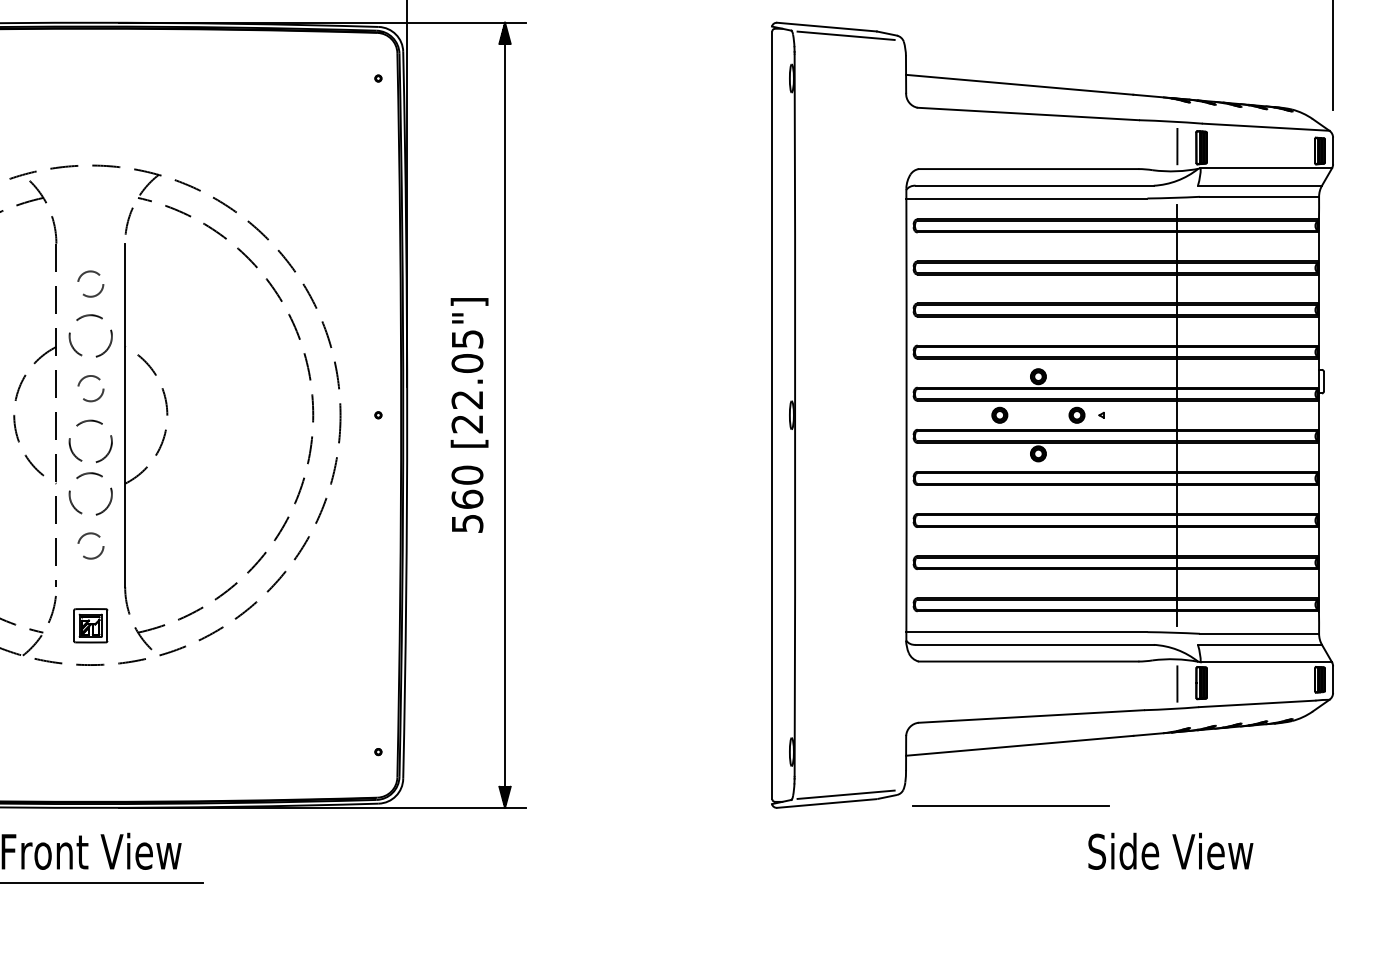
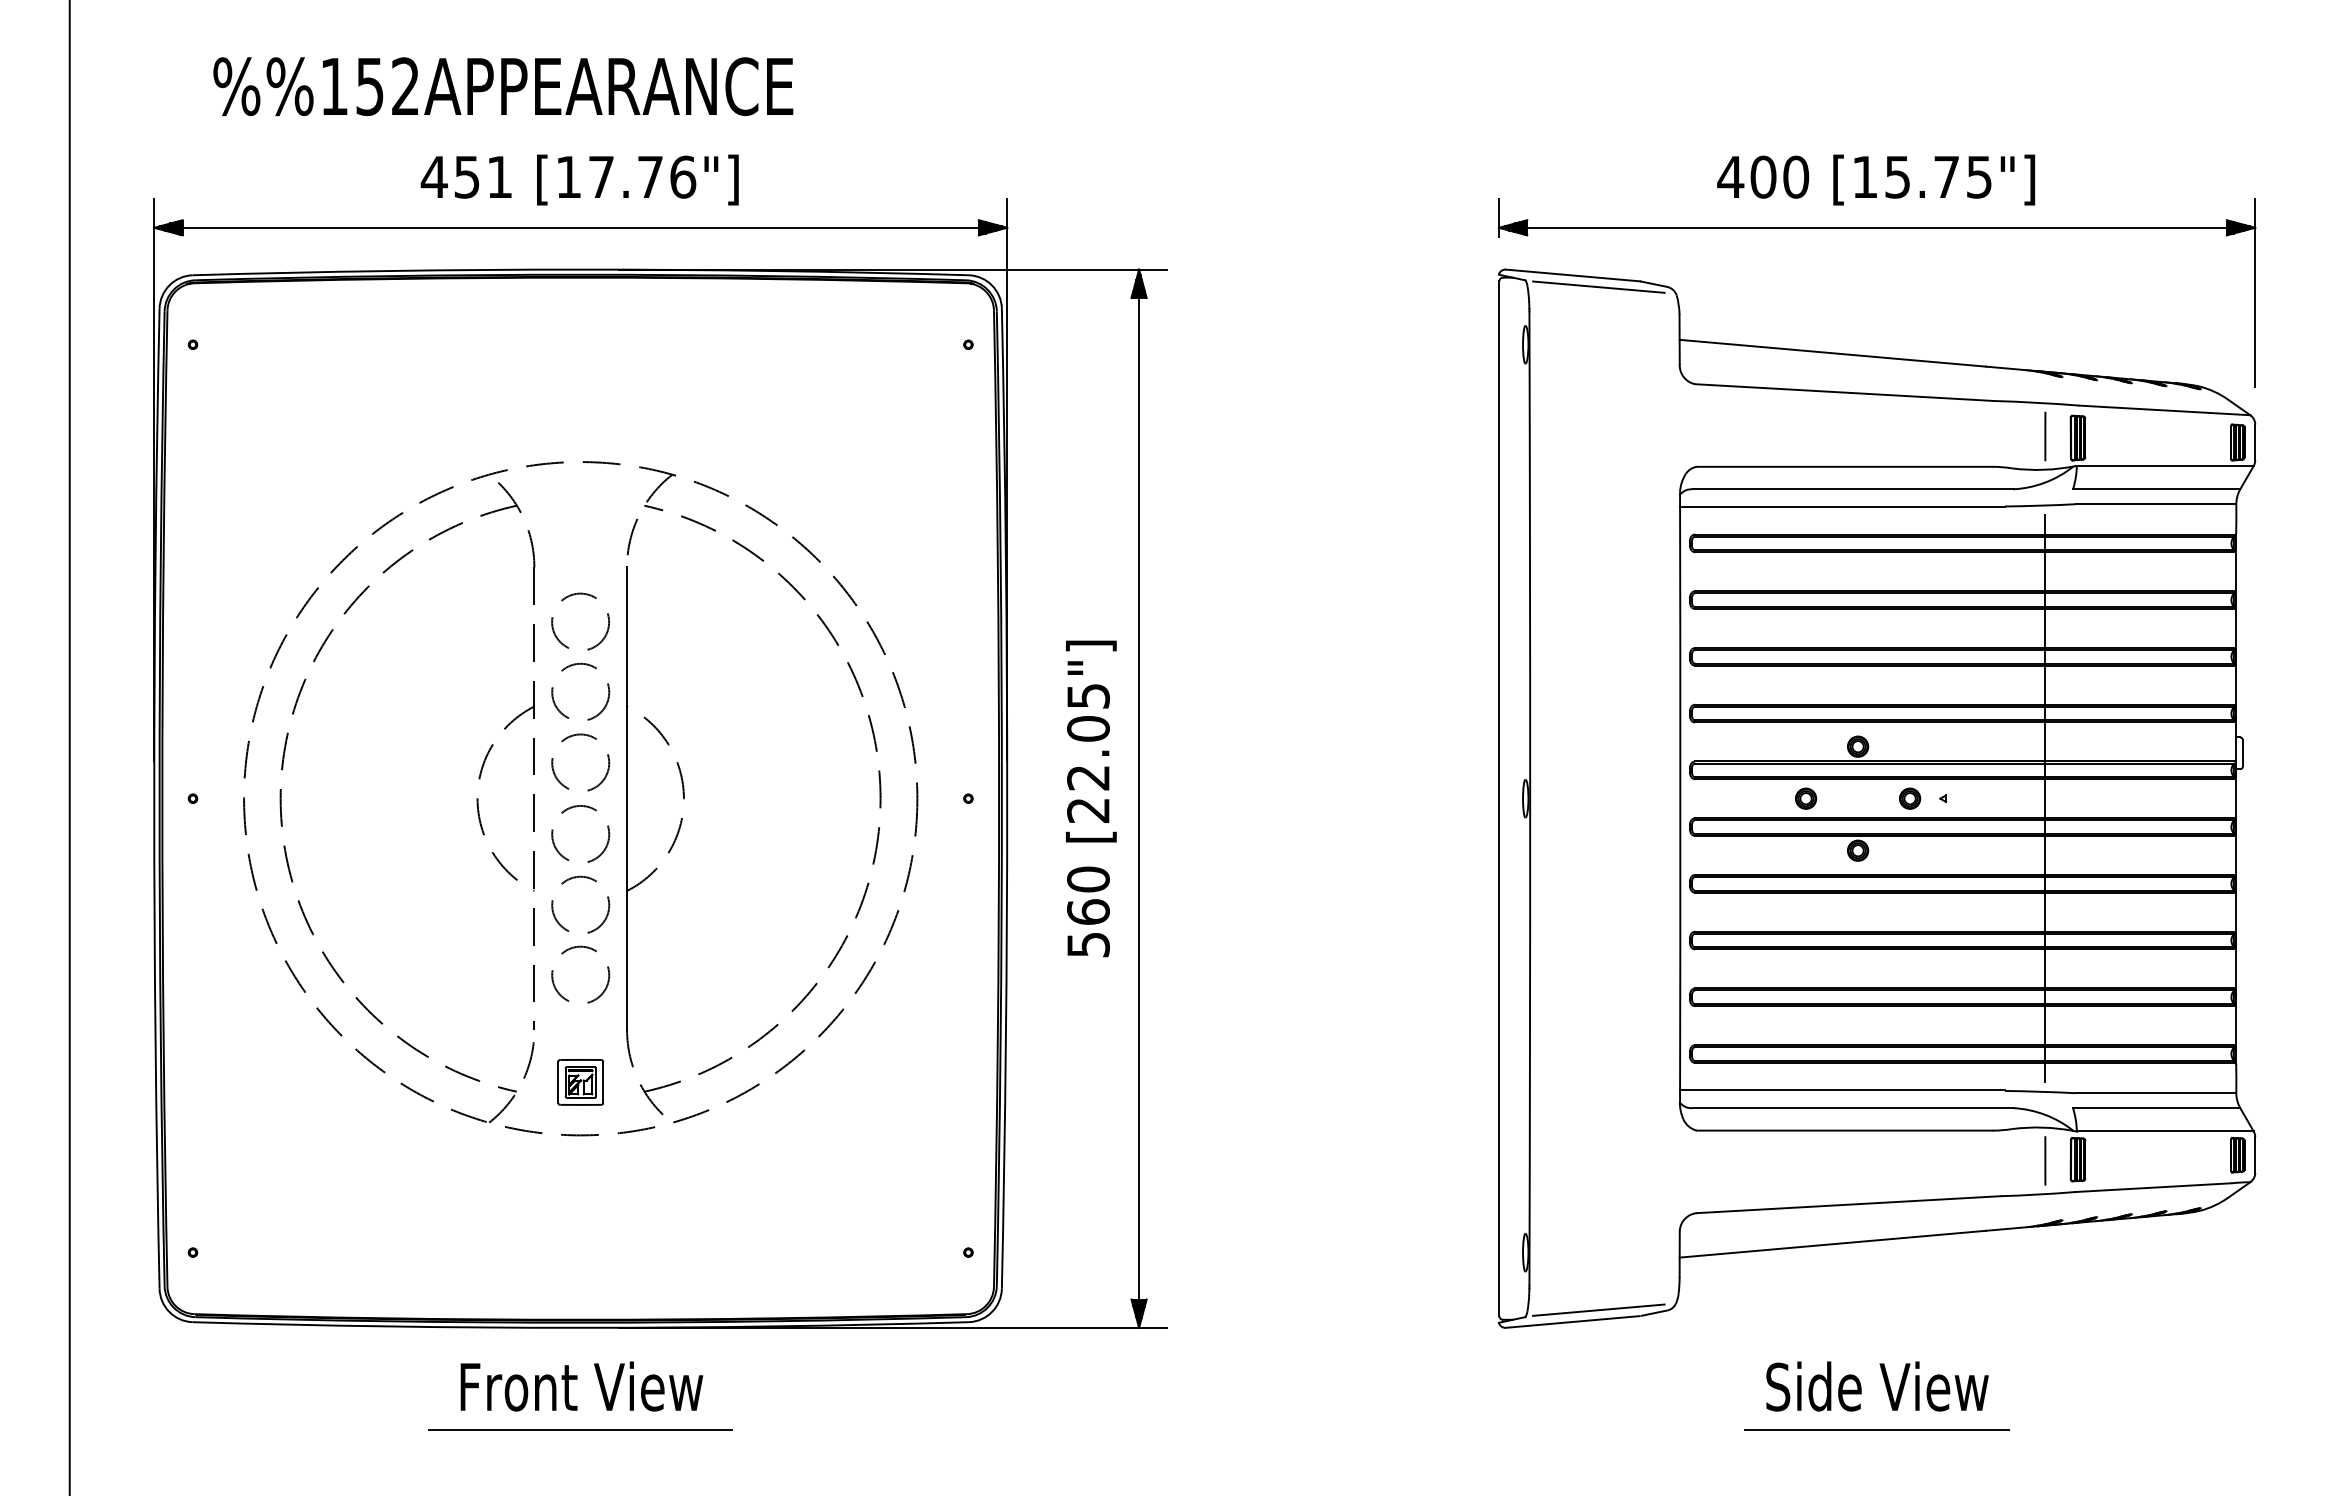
circle: (90, 283) -> (580, 621), size x1.67
circle: (90, 388) -> (580, 762), size x1.67
circle: (90, 545) -> (580, 974), size x1.67
line: (1010, 805) -> (1876, 1429), moved
text: (1170, 851) -> (1877, 1386), moved

